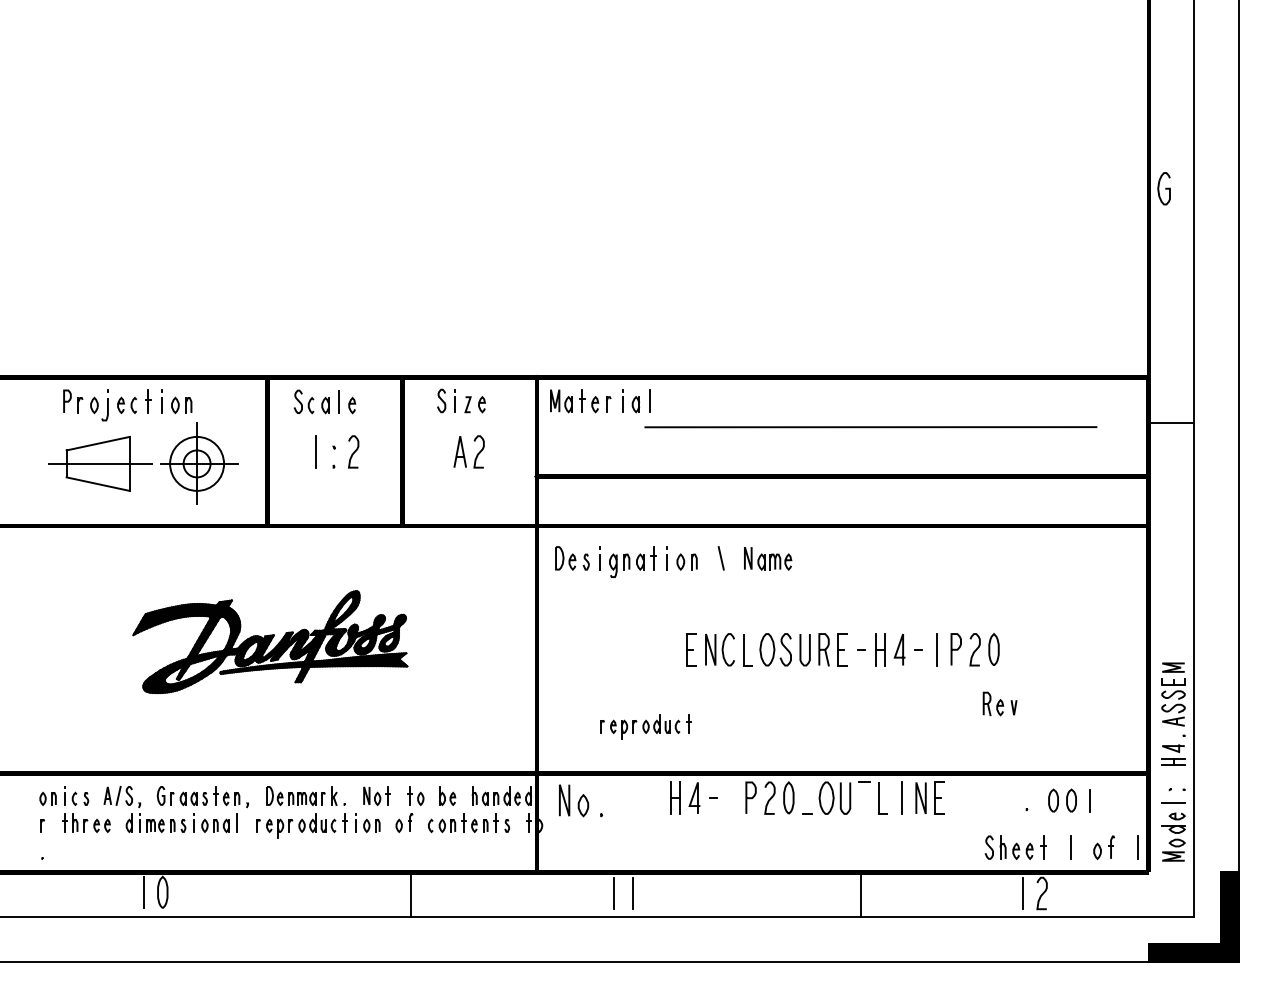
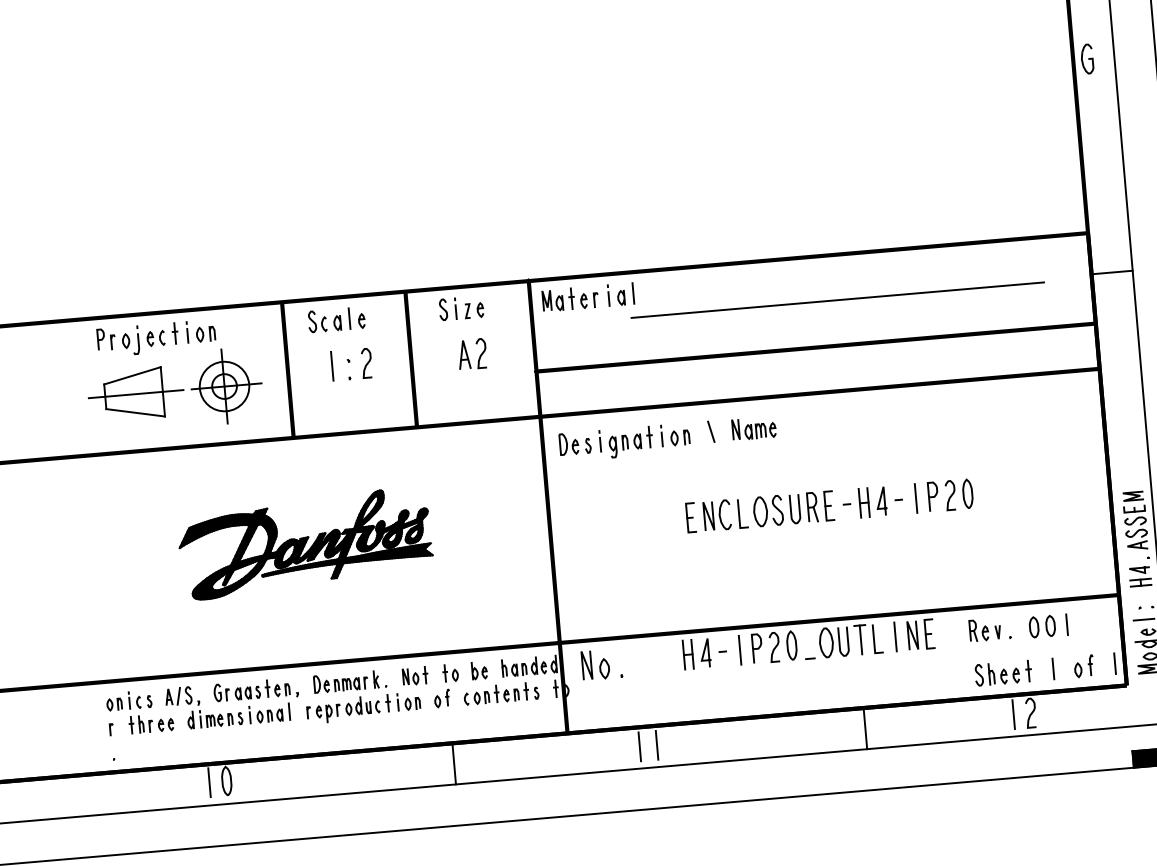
part: (999, 703) -> (984, 629), moved
part: (645, 726) -> (655, 591), removed
line: (732, 797) -> (740, 649), added
line: (864, 797) -> (861, 639), added

